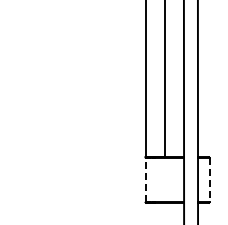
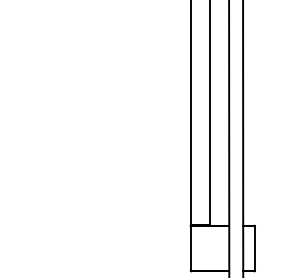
line: (145, 180) -> (190, 248), dashed -> solid
line: (209, 181) -> (254, 249), dashed -> solid

